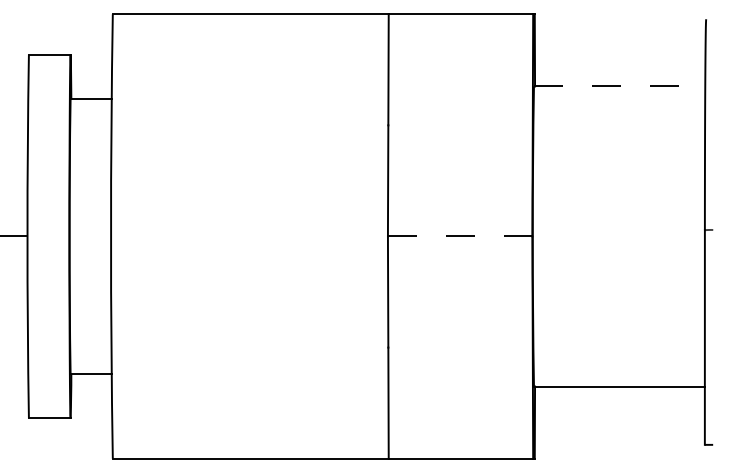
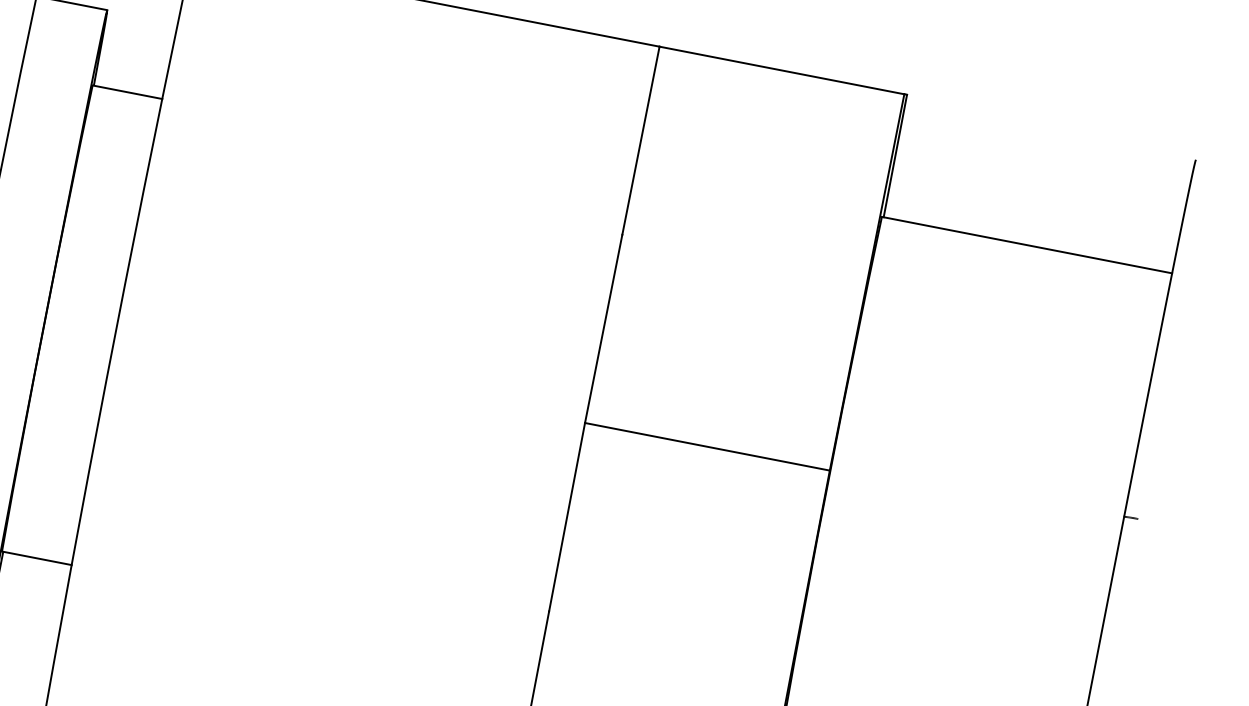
line: (619, 86) -> (1026, 245), dashed -> solid
line: (460, 236) -> (707, 446), dashed -> solid

